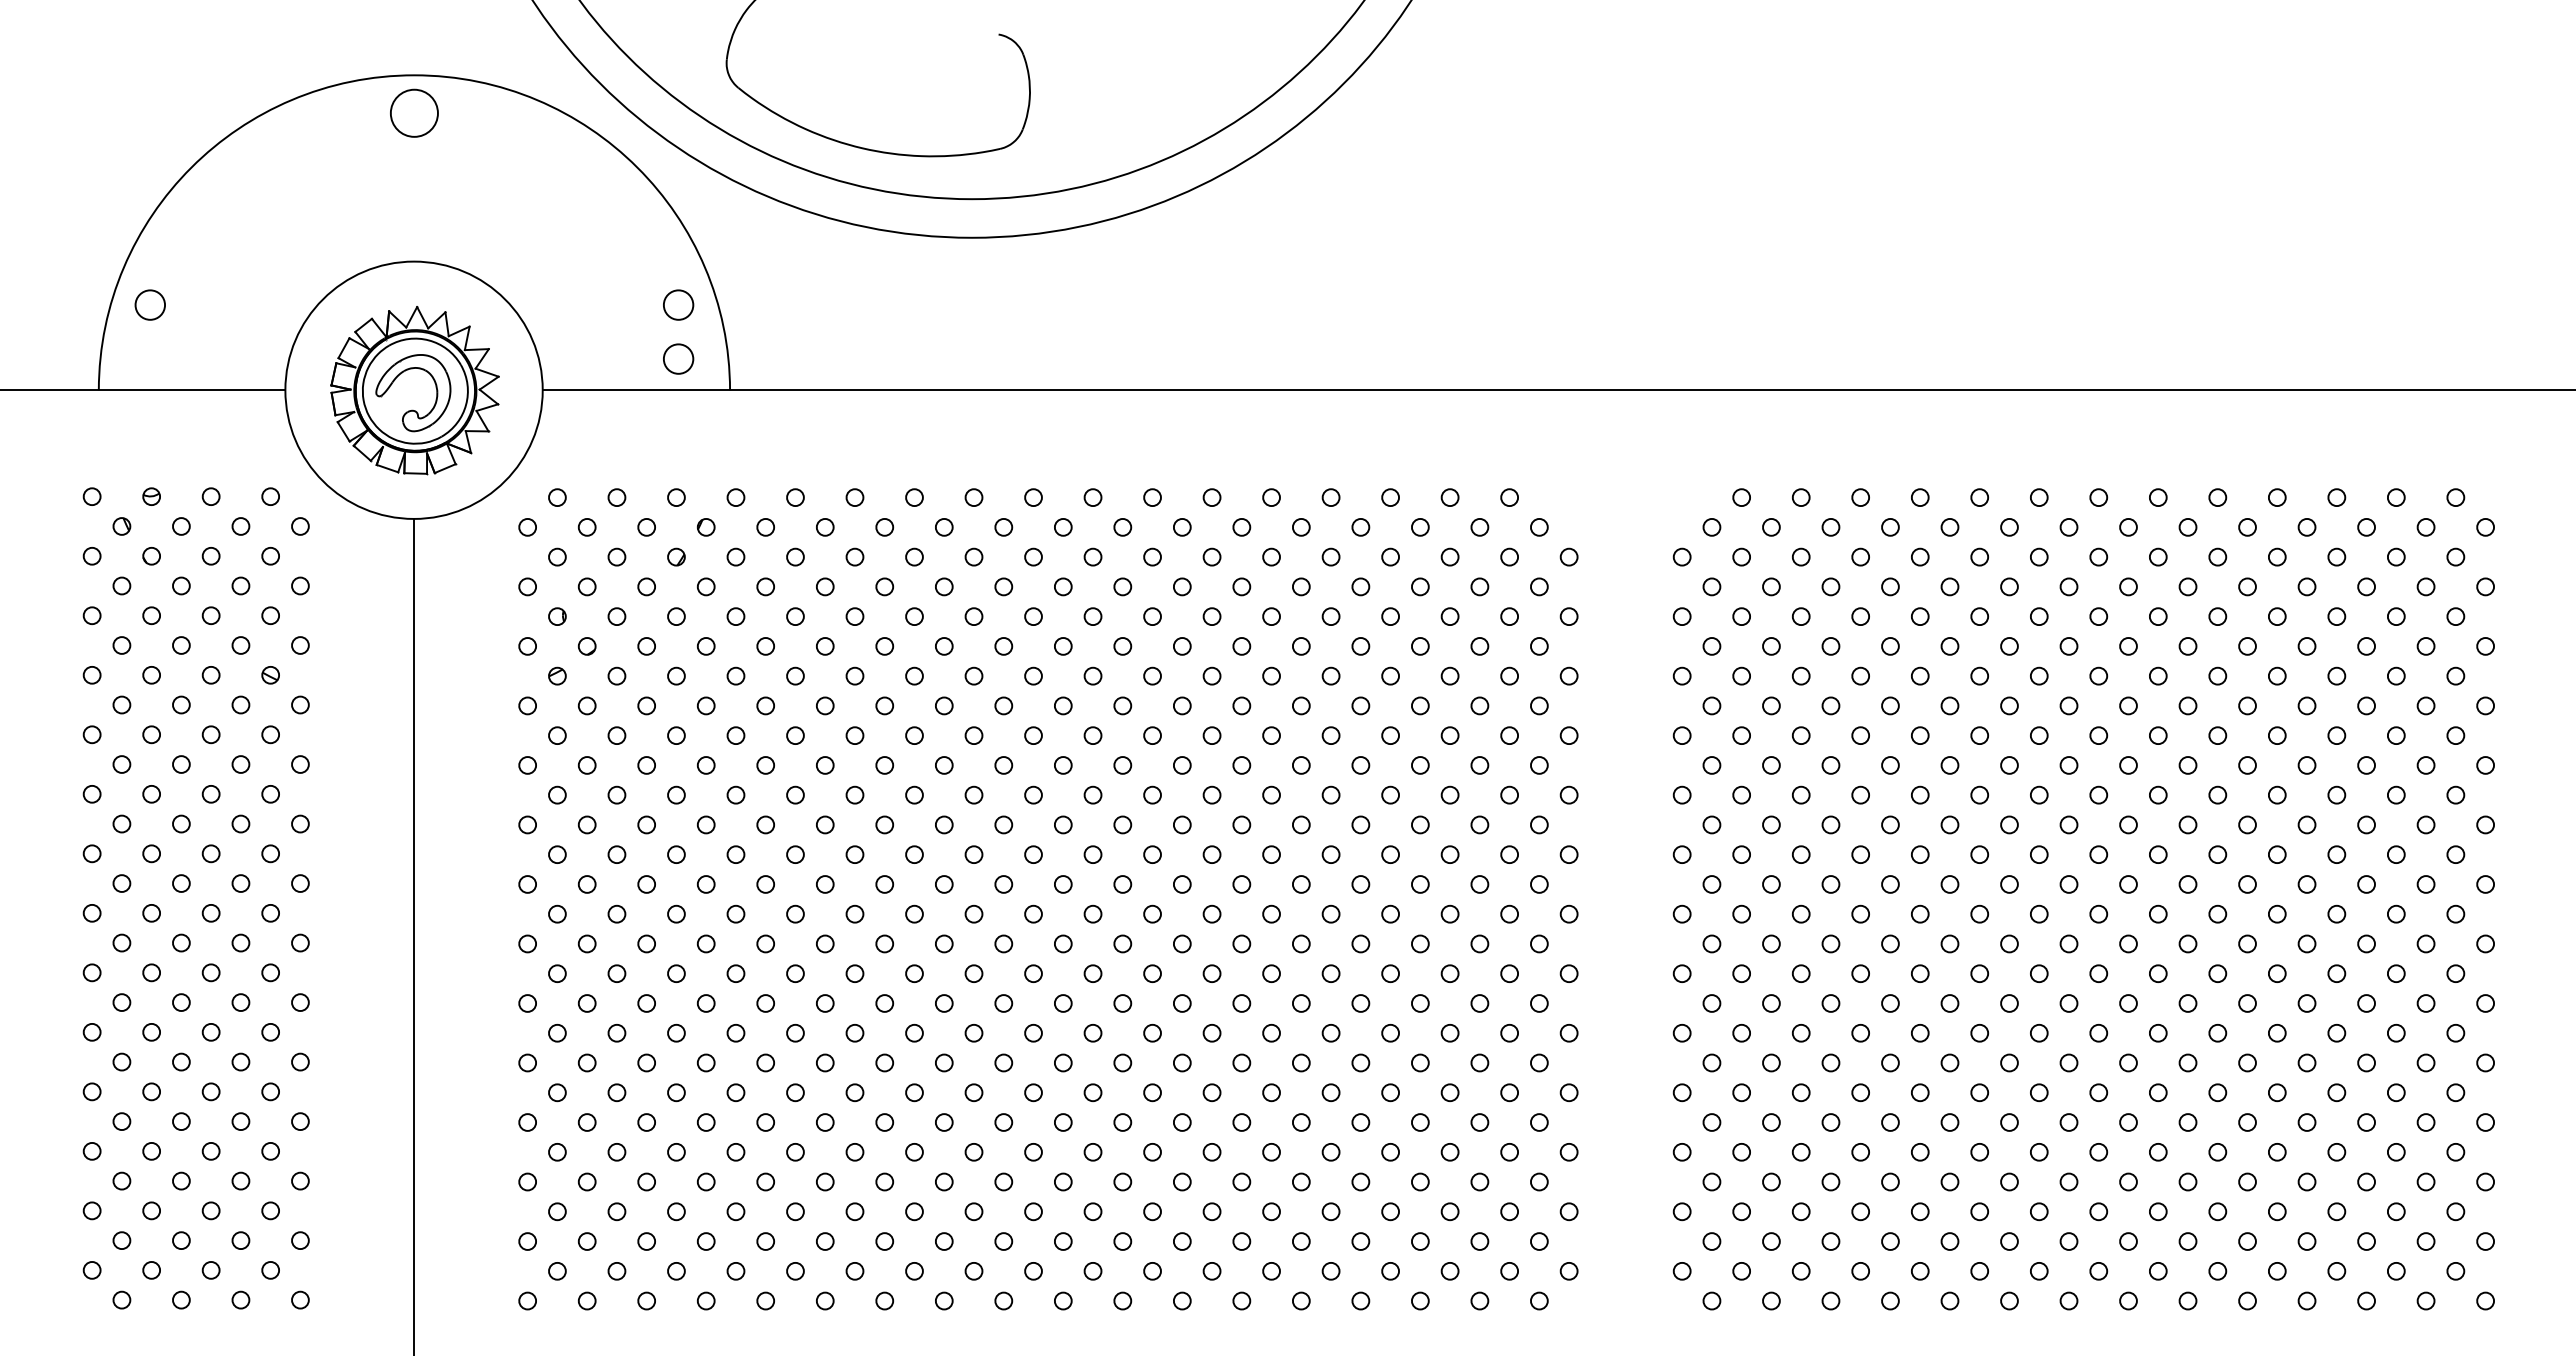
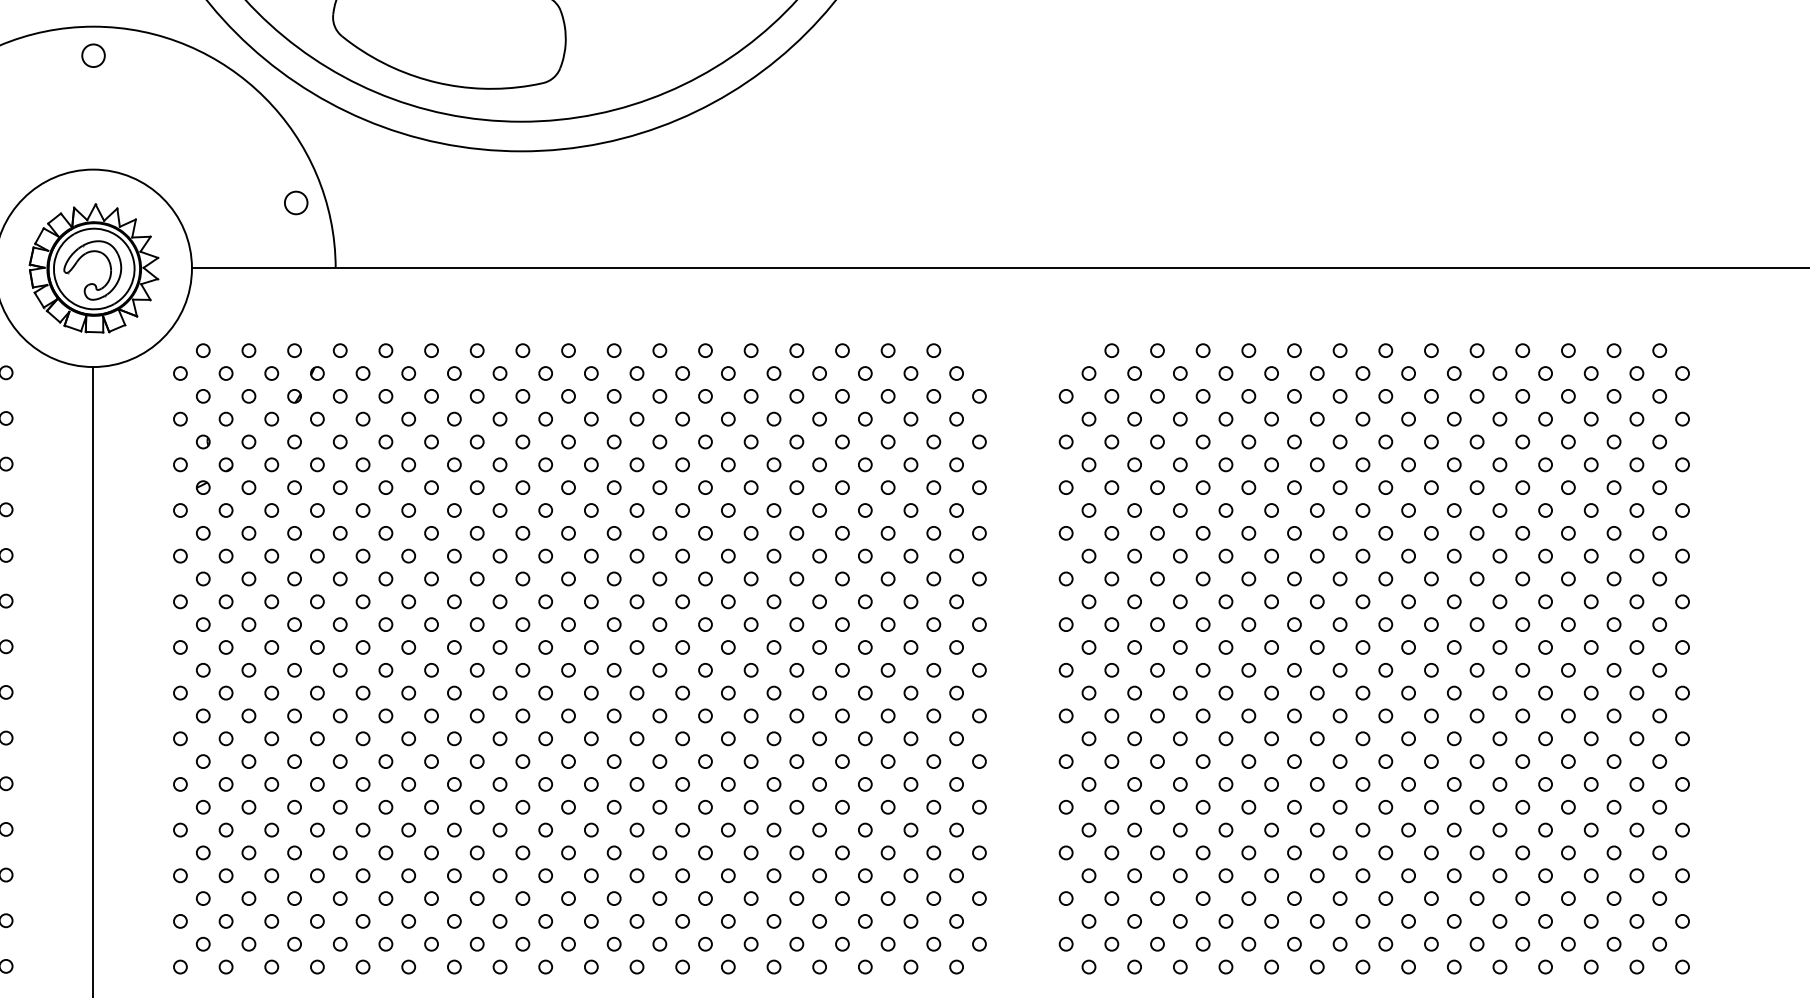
circle: (414, 112) -> (93, 55), size x0.62
circle: (678, 358) -> (296, 243), removed

